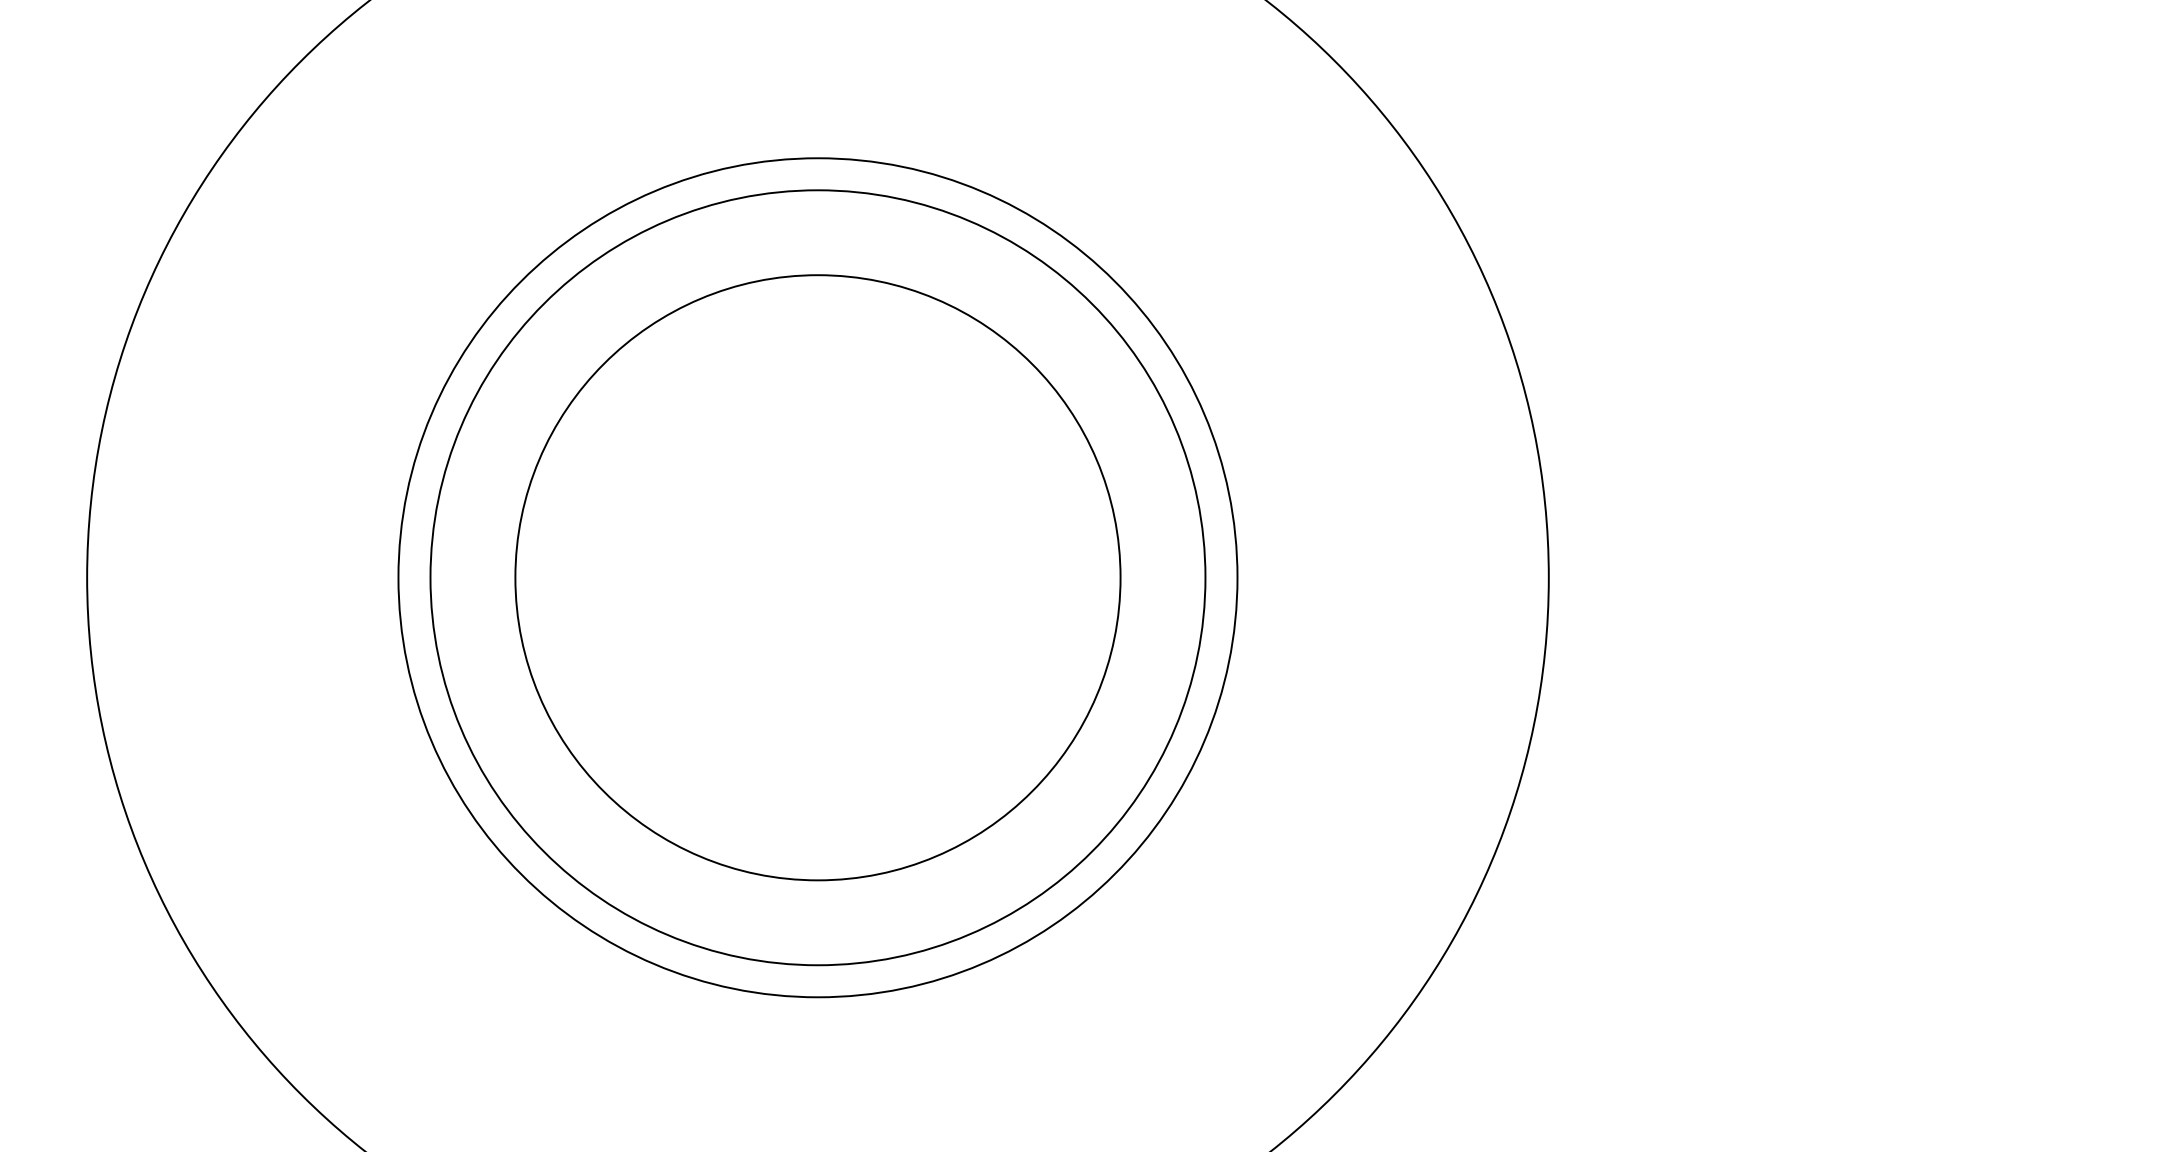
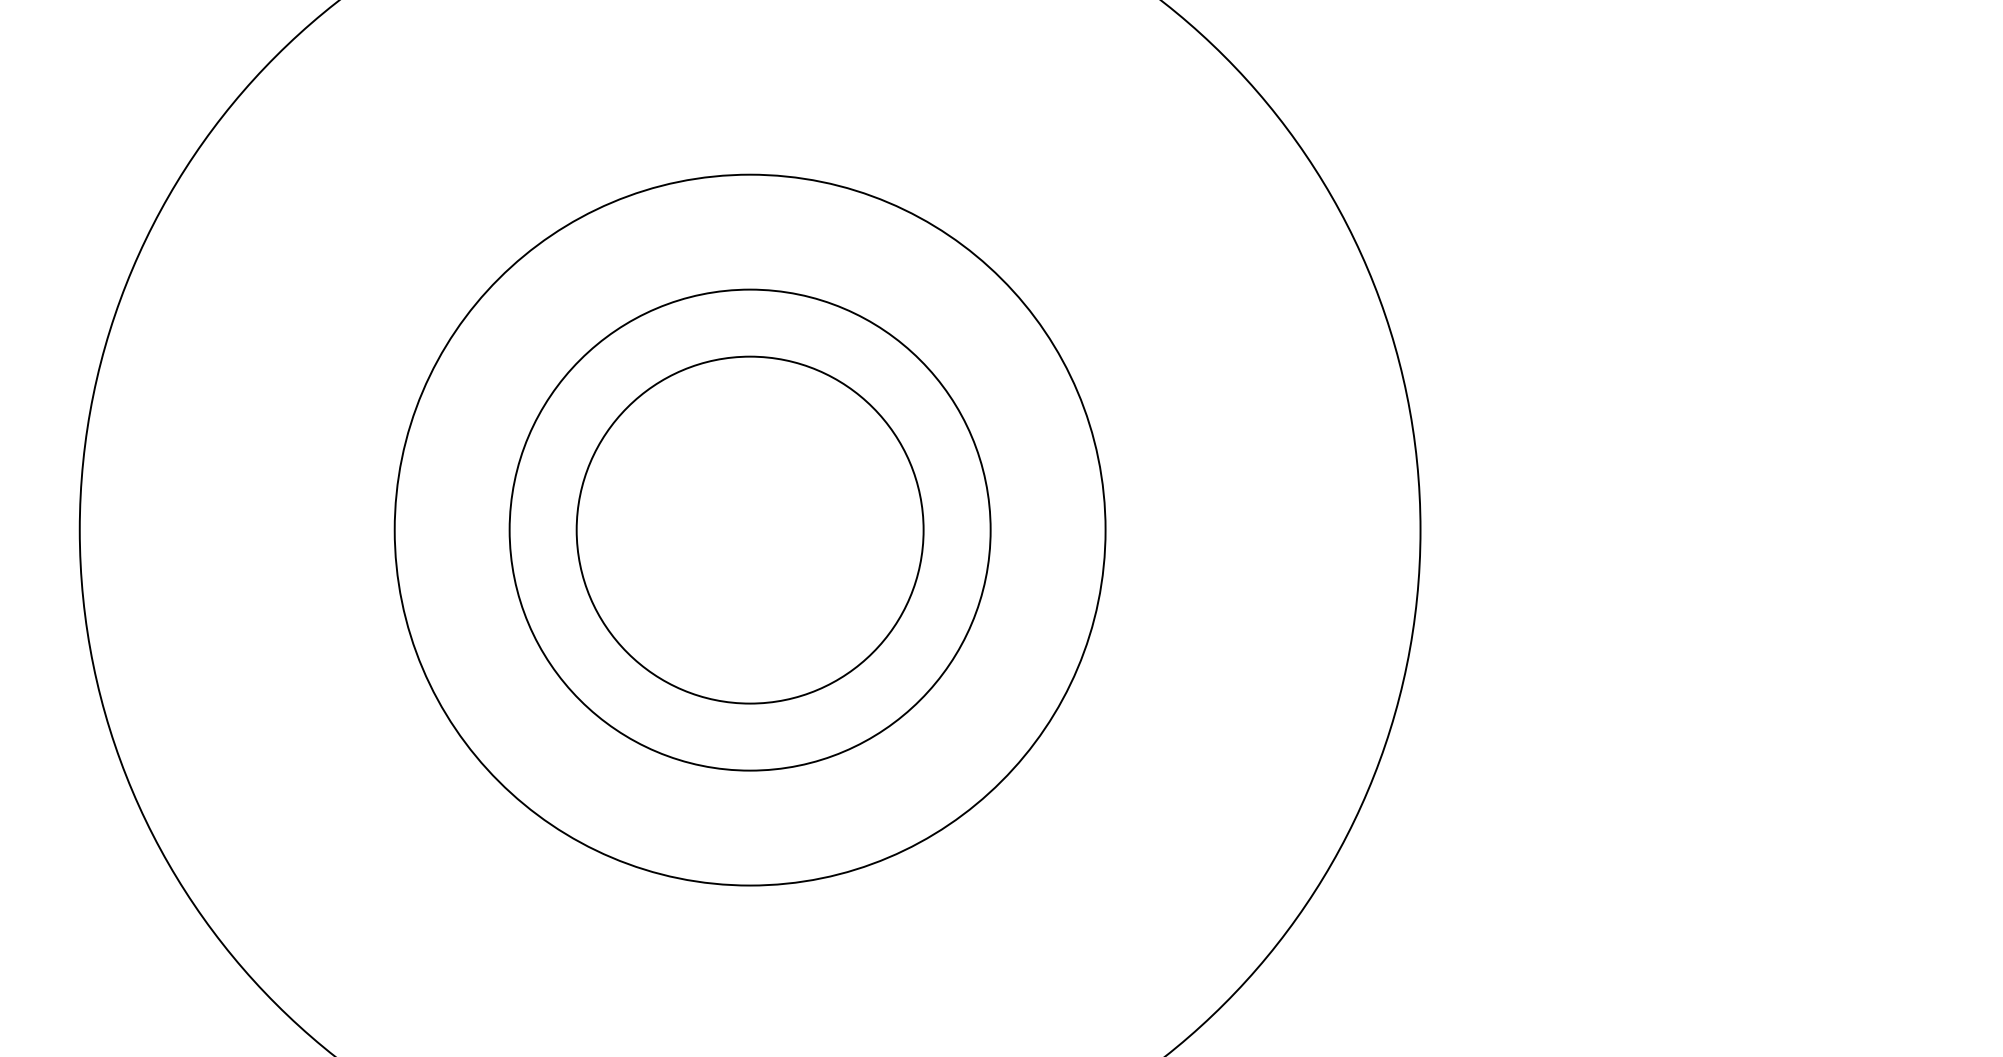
circle: (817, 577) -> (749, 529), size x0.62
circle: (817, 577) -> (749, 529), size x0.62

